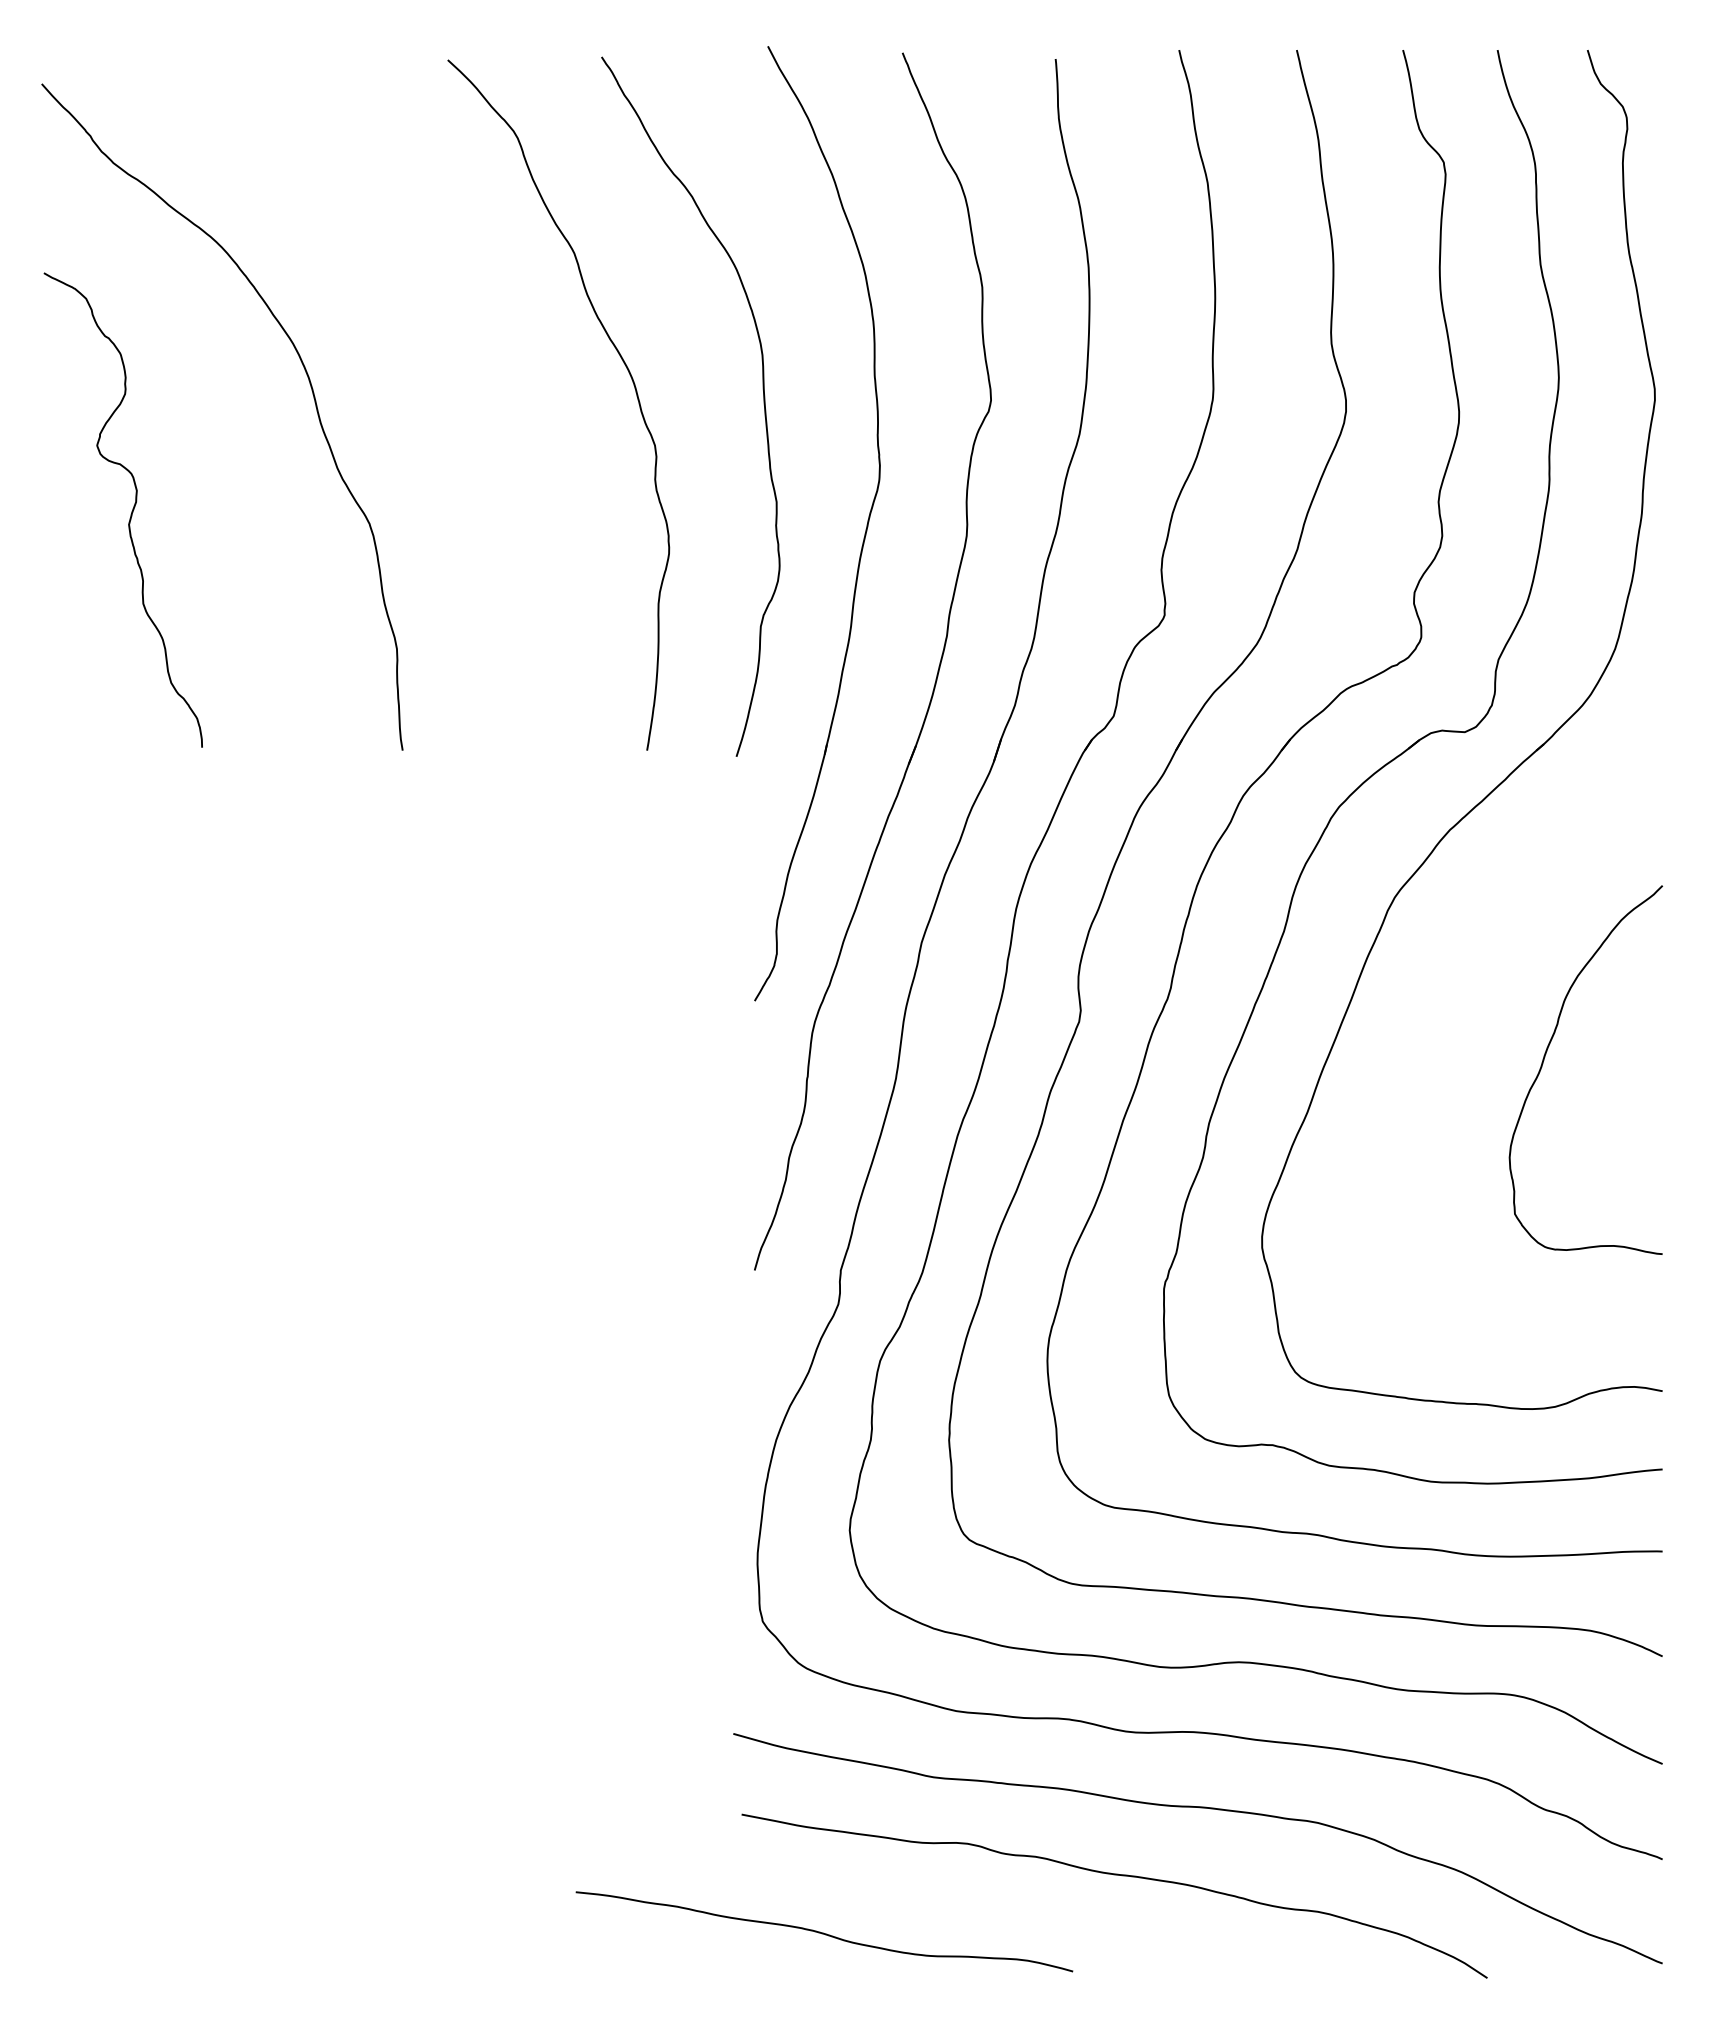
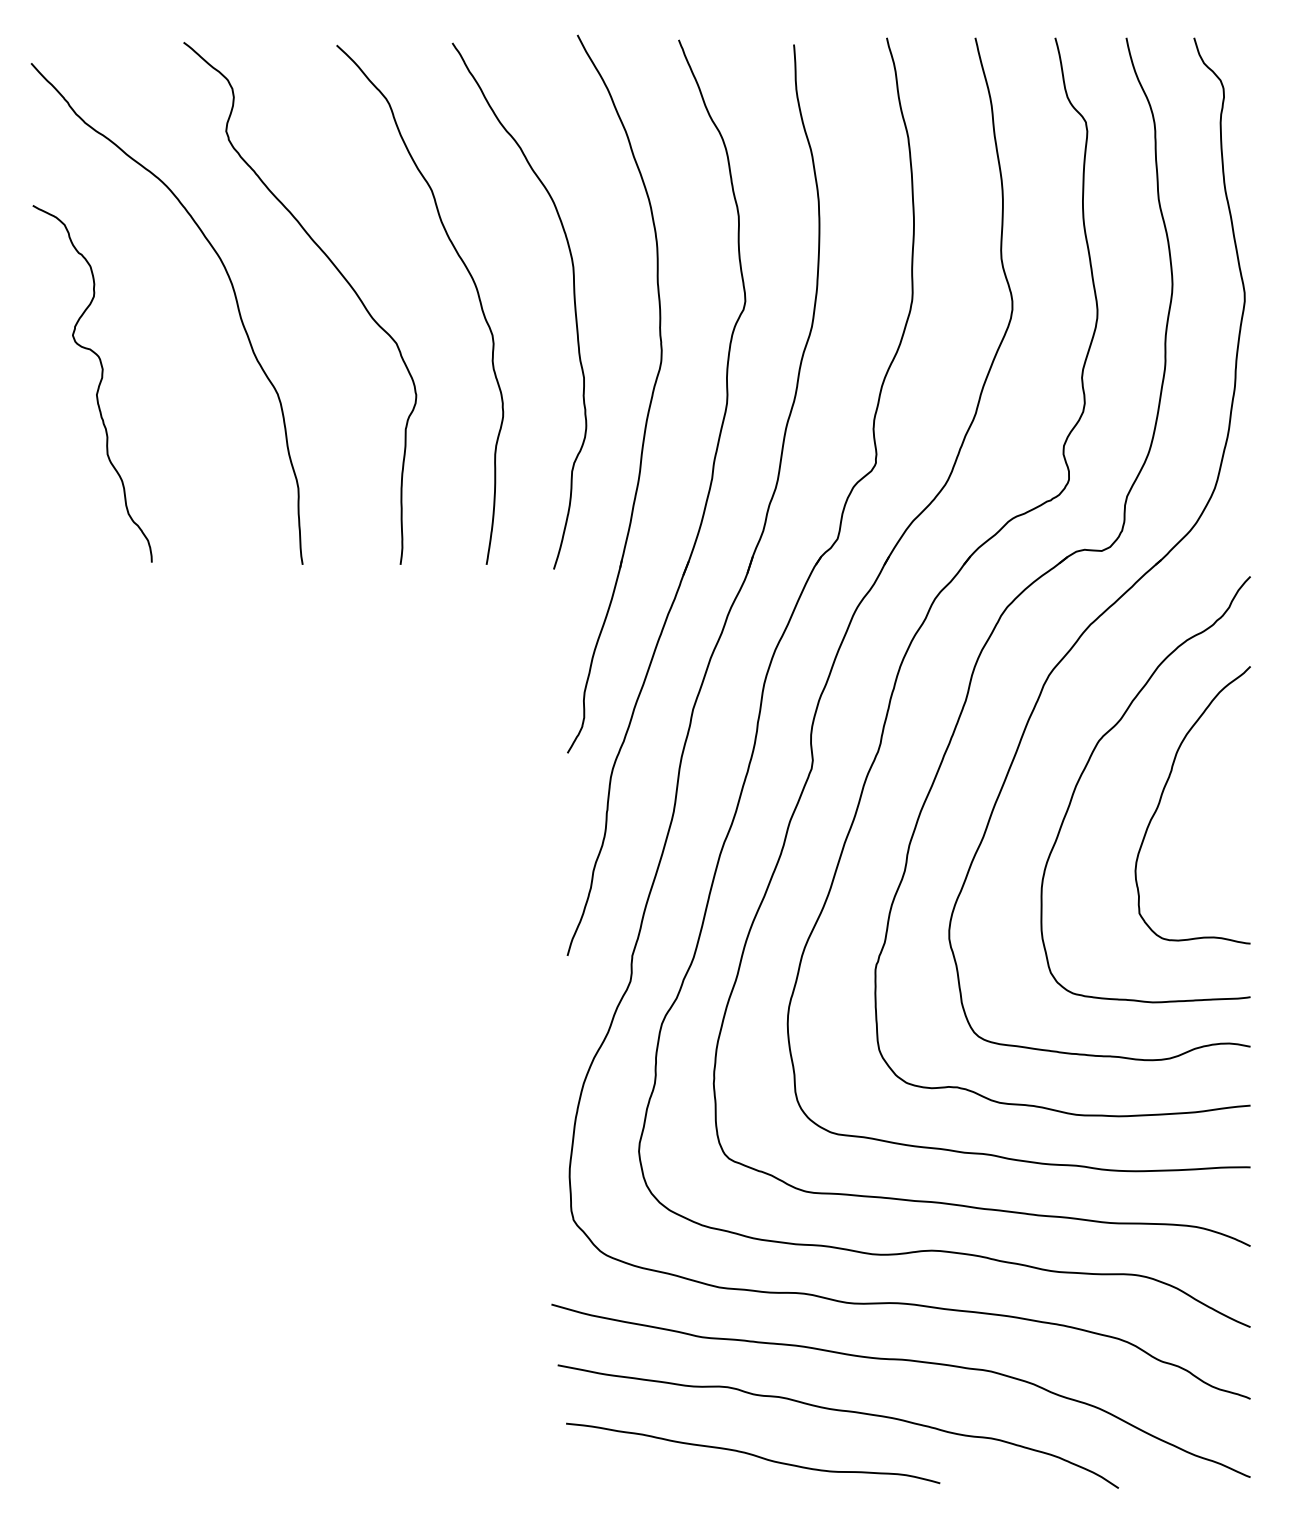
curve: (450, 361) -> (338, 272), added
curve: (1448, 1011) -> (1089, 761), added
curve: (823, 1932) -> (752, 1453), moved

